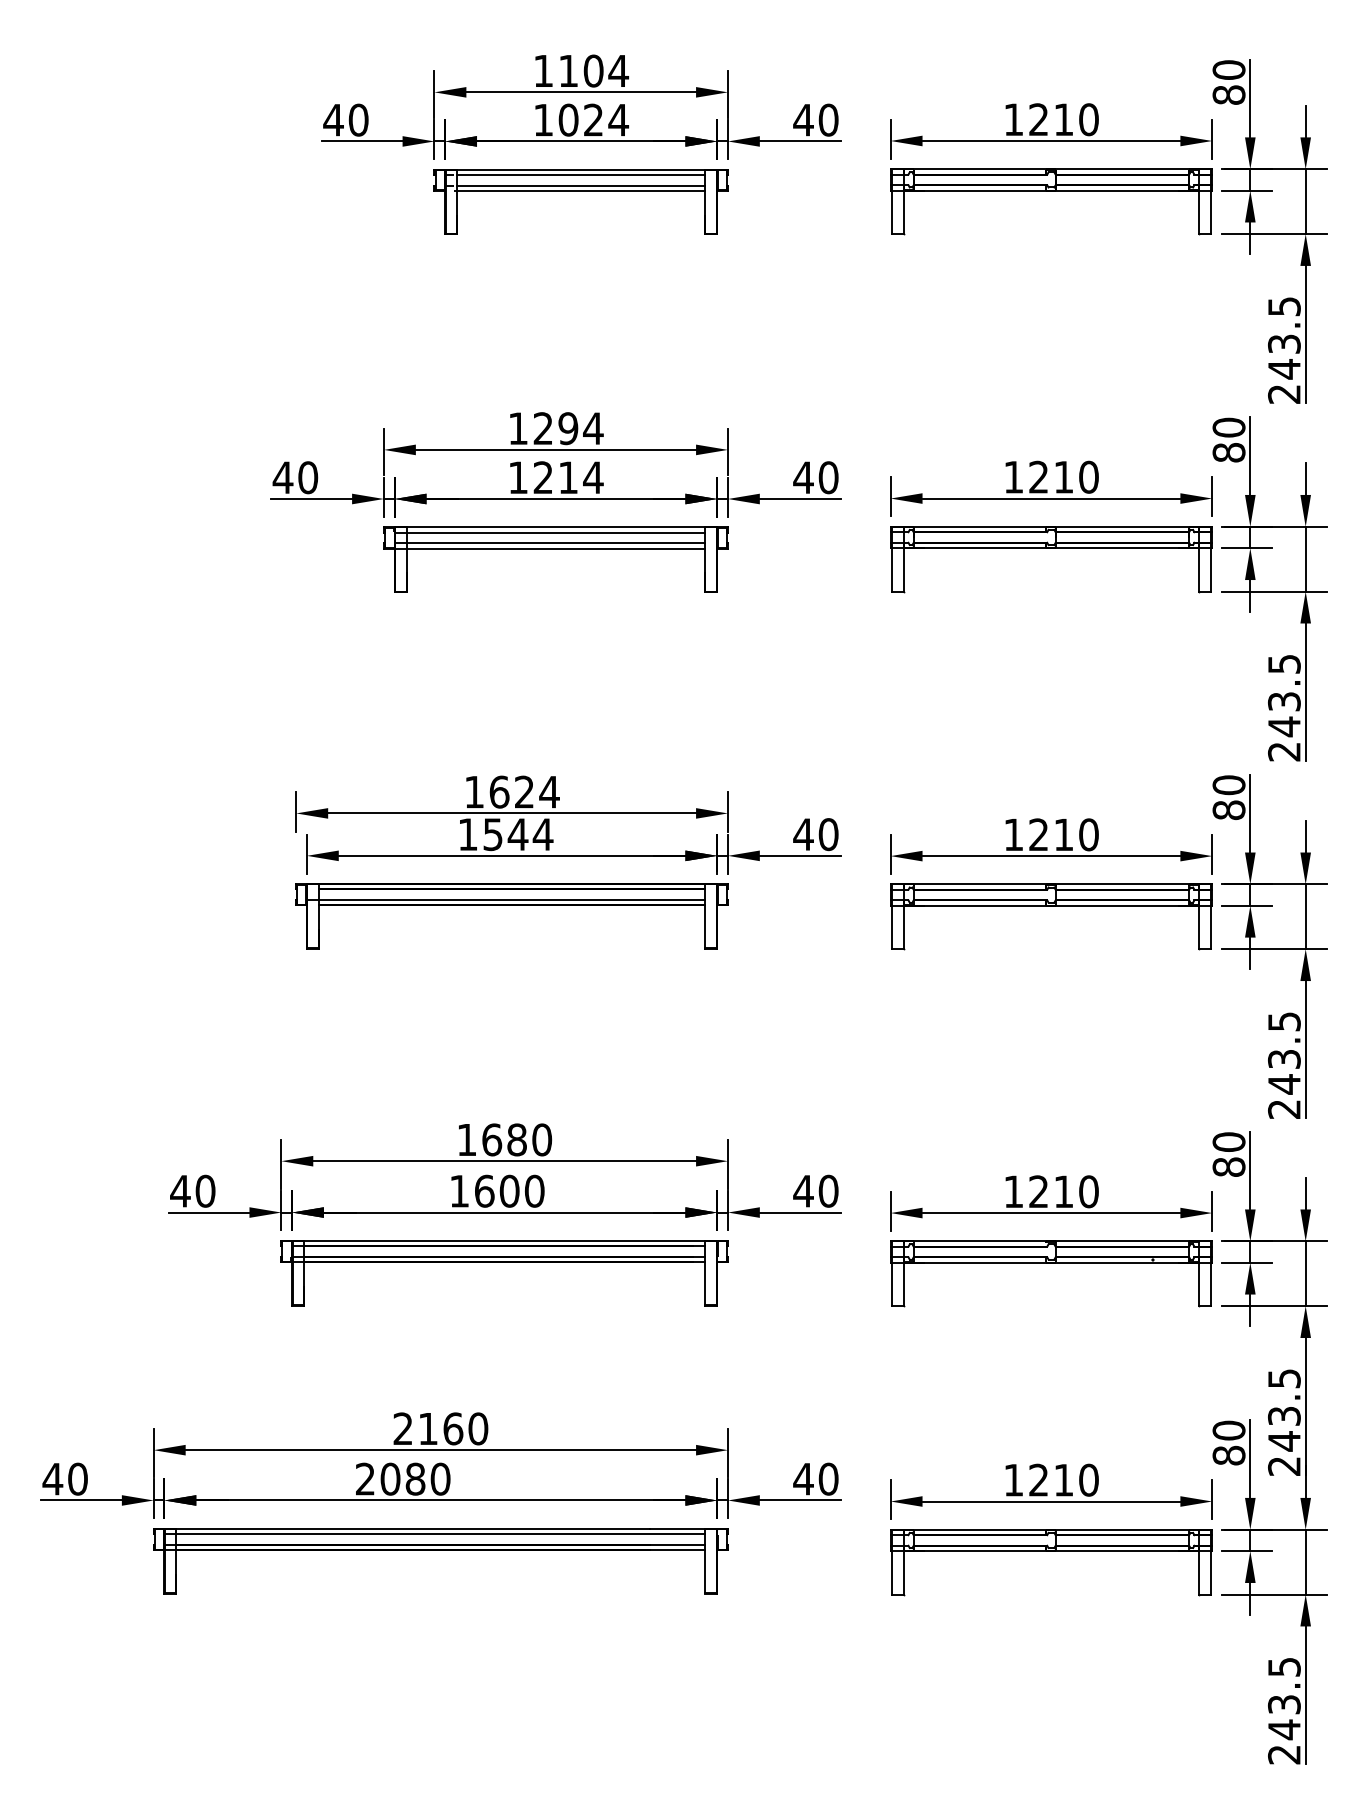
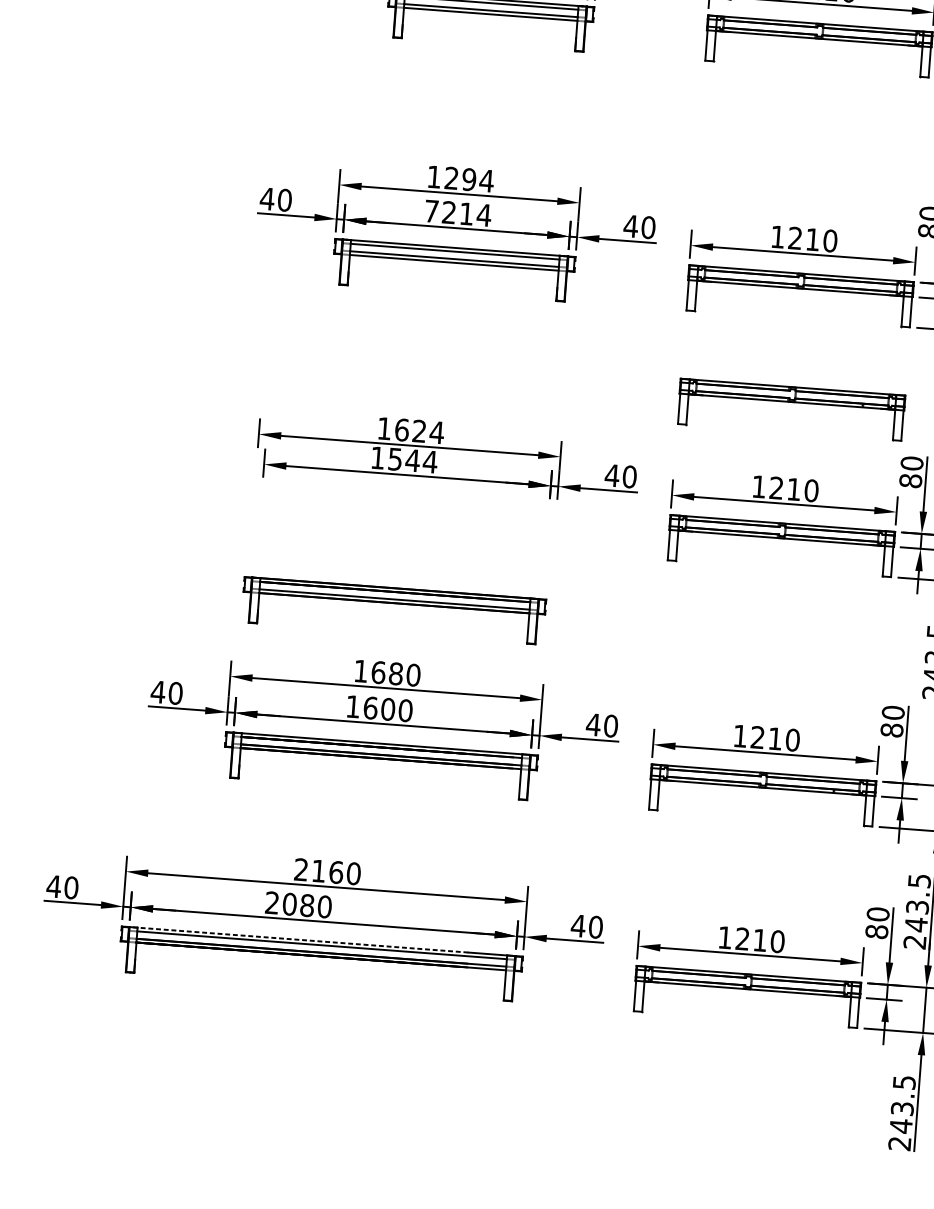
text: (518, 477) -> (431, 211), 1214 -> 7214
part: (1051, 711) -> (791, 402), added
part: (511, 905) -> (393, 603), moved
line: (407, 1528) -> (299, 939), solid -> dashed

